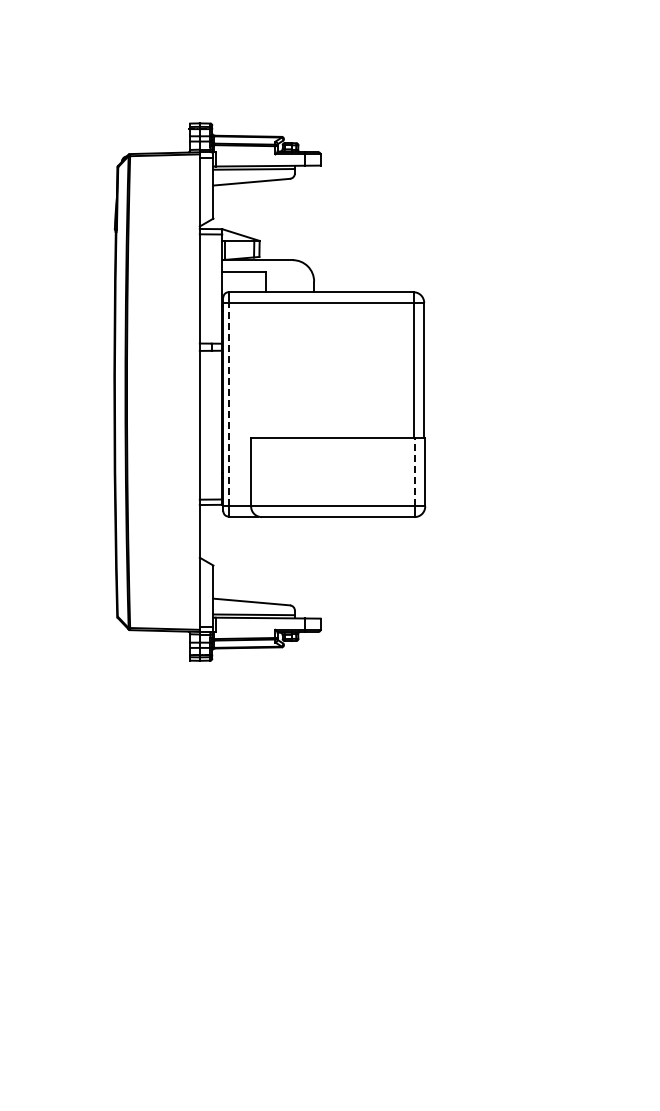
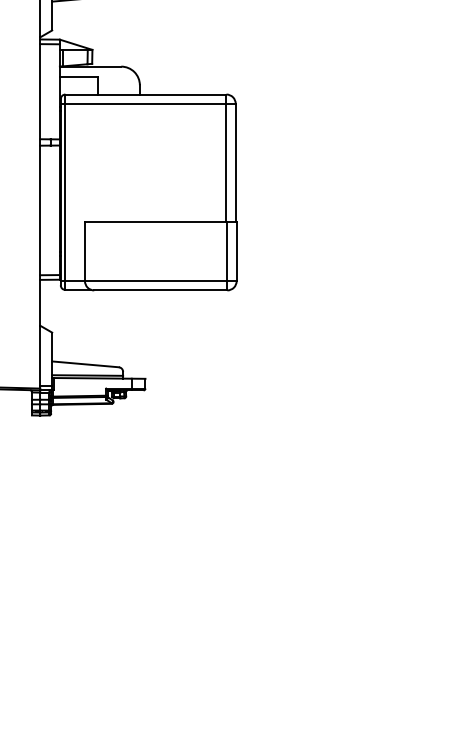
line: (228, 404) -> (65, 192), dashed -> solid
line: (414, 471) -> (227, 250), dashed -> solid

